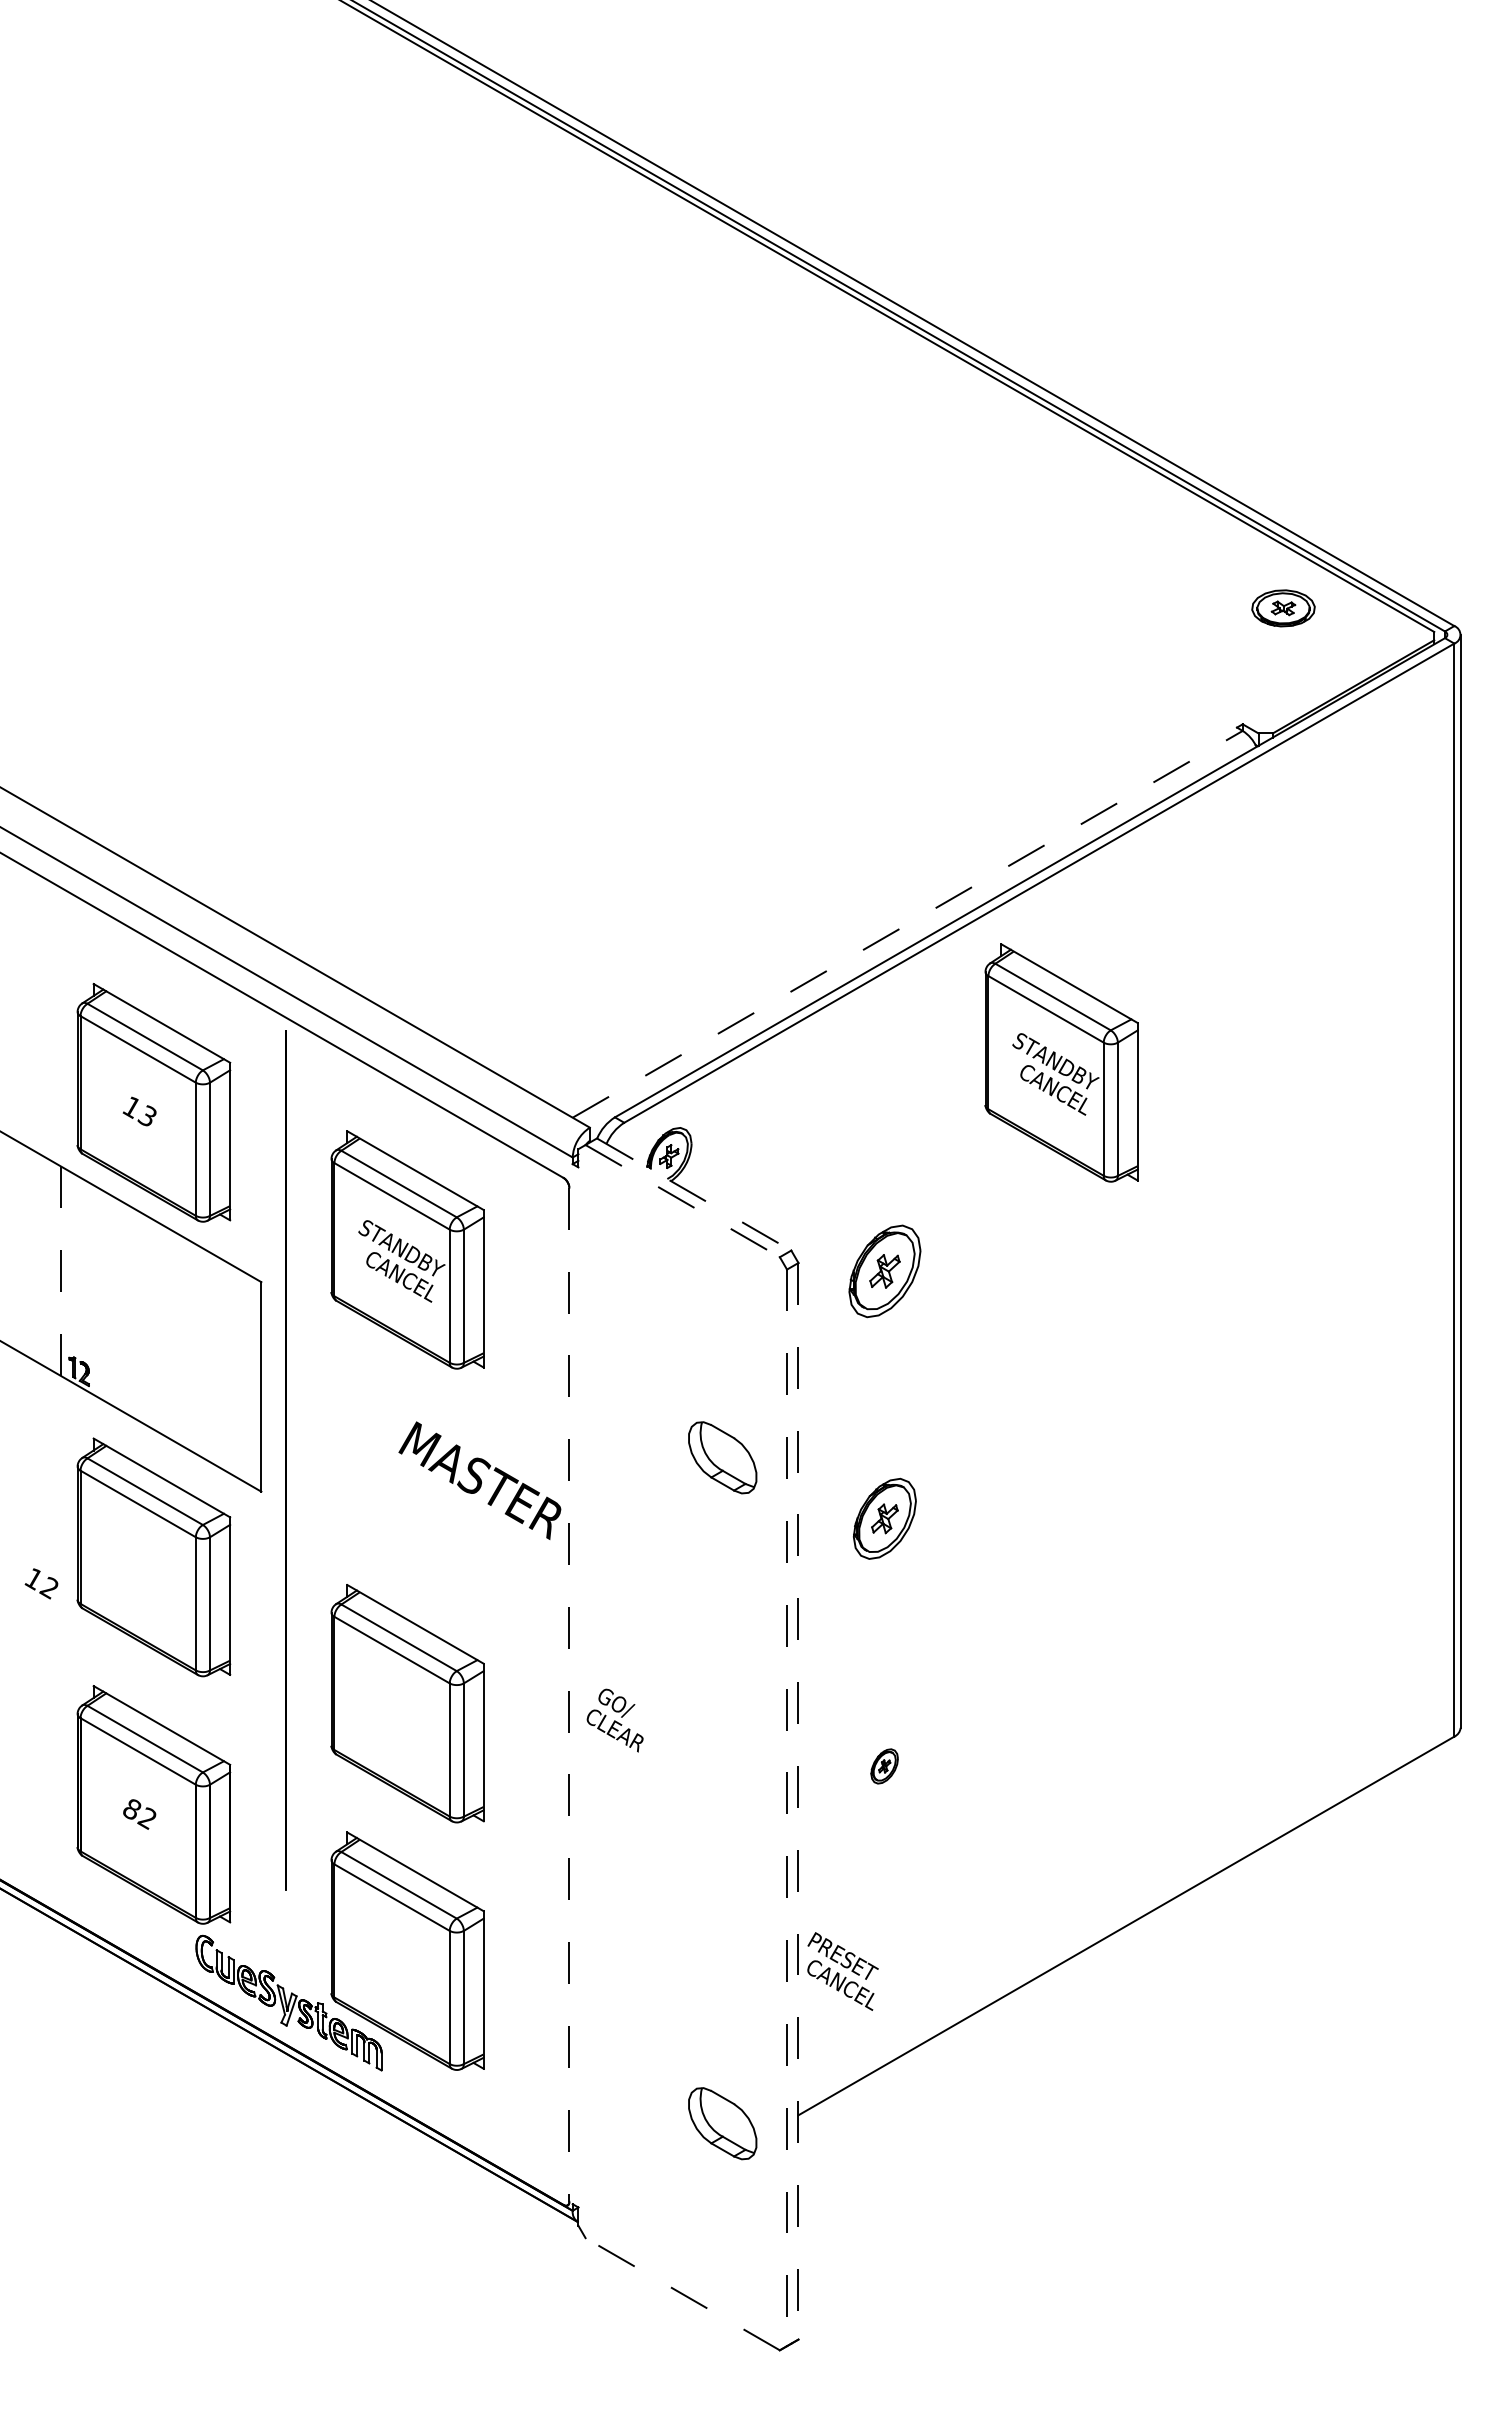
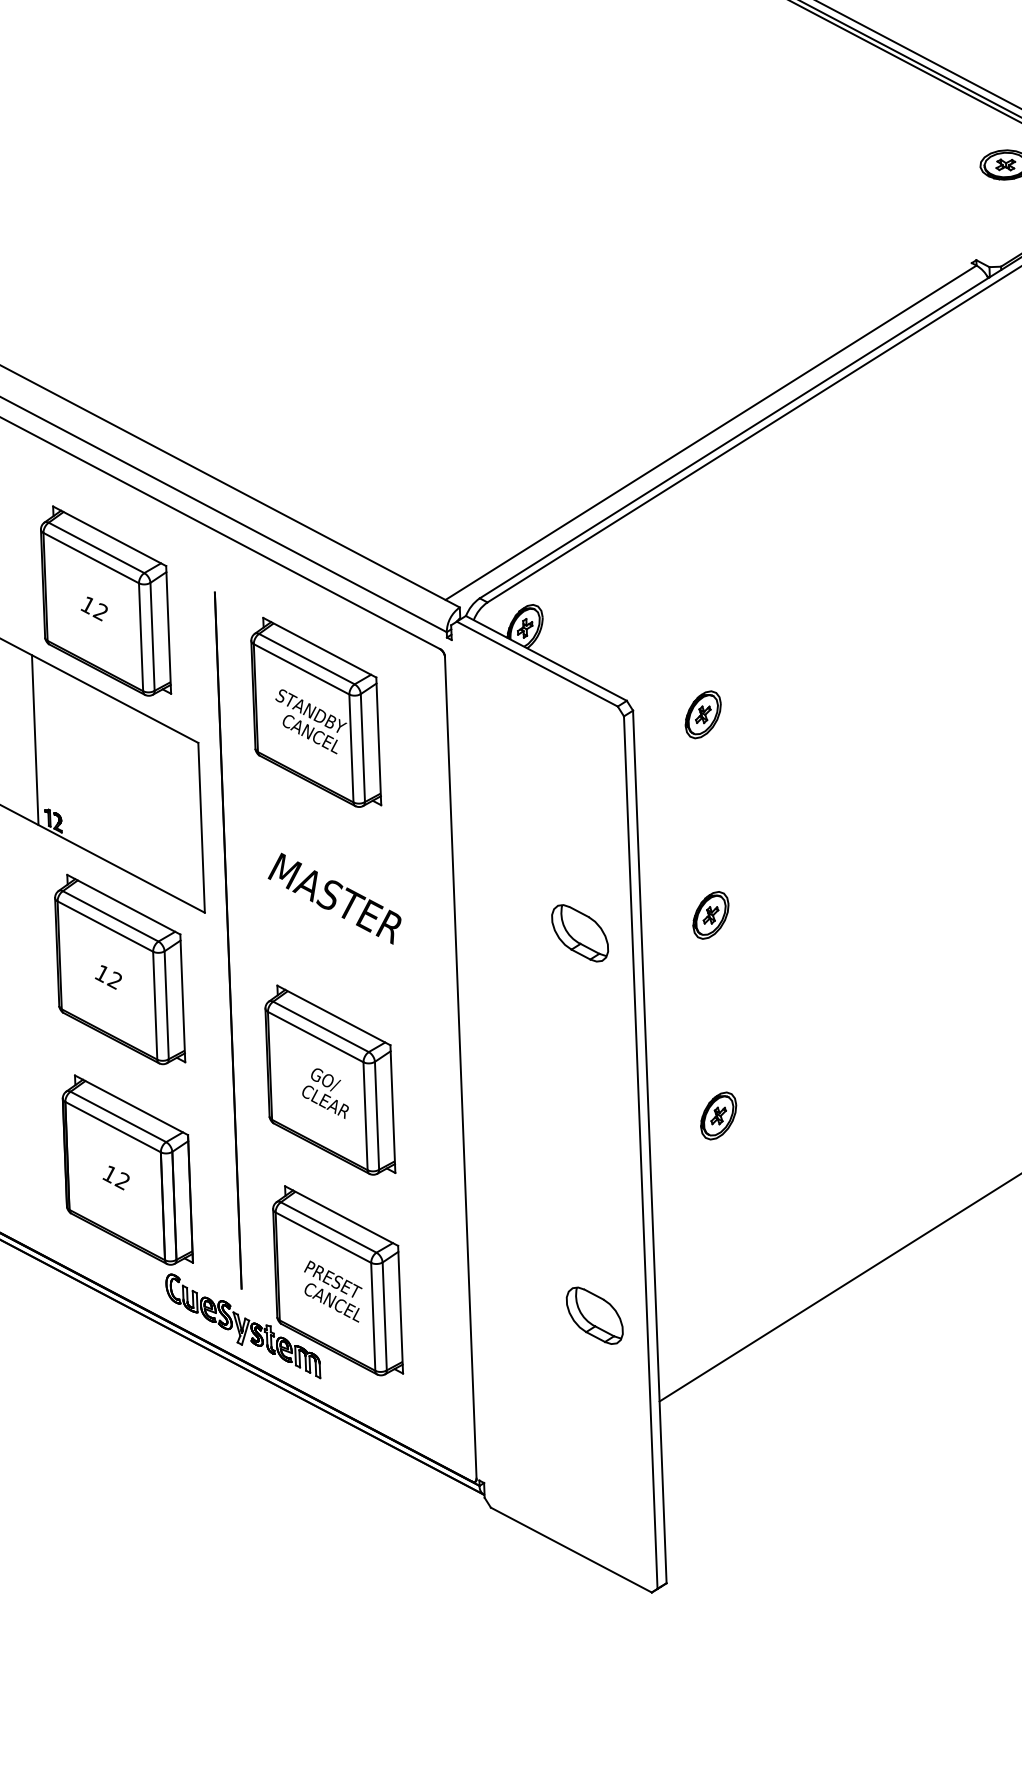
line: (907, 924) -> (710, 432), dashed -> solid
part: (1061, 1062) -> (839, 539), removed
text: (146, 1116) -> (100, 612), 13 -> 12
line: (694, 1194) -> (546, 658), dashed -> solid
line: (683, 1201) -> (537, 664), dashed -> solid
line: (60, 1271) -> (35, 740), dashed -> solid
part: (884, 1271) -> (703, 714), size x0.62
part: (722, 1457) -> (579, 933), moved
line: (285, 1460) -> (227, 940), moved
text: (479, 1480) -> (334, 898), moved
part: (884, 1518) -> (710, 915), size x0.71
text: (41, 1583) -> (108, 977), moved
line: (569, 1694) -> (460, 1067), dashed -> solid
text: (614, 1720) -> (324, 1093), moved
part: (884, 1766) -> (718, 1116), size x1.67
line: (798, 1801) -> (649, 1147), dashed -> solid
line: (787, 1808) -> (641, 1153), dashed -> solid
text: (131, 1809) -> (109, 1174), 82 -> 12
text: (842, 1971) -> (333, 1291), moved
part: (722, 2123) -> (594, 1315), moved
line: (682, 2293) -> (571, 1549), dashed -> solid

